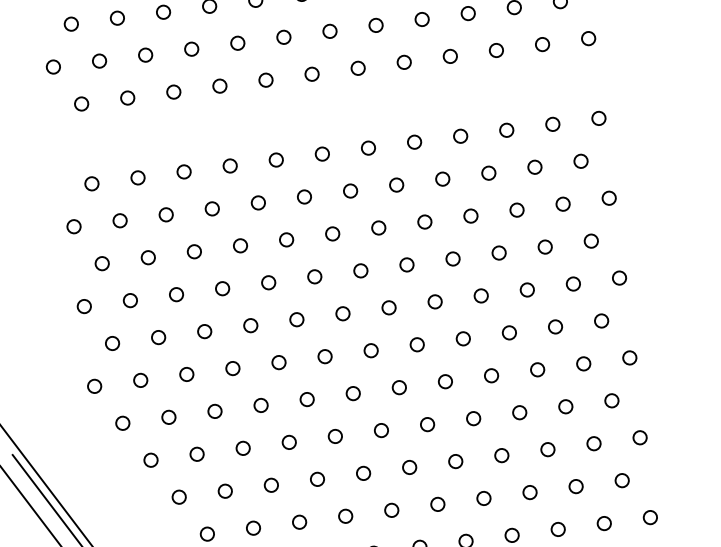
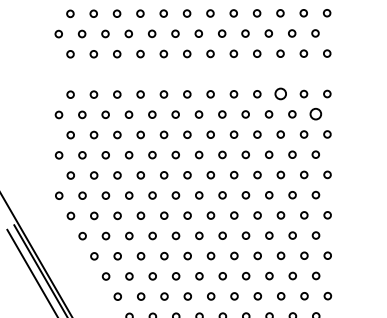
circle: (506, 131) -> (280, 94), size x1.6
circle: (580, 161) -> (315, 114), size x1.6

